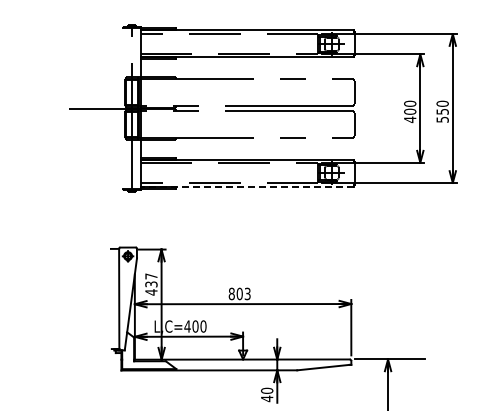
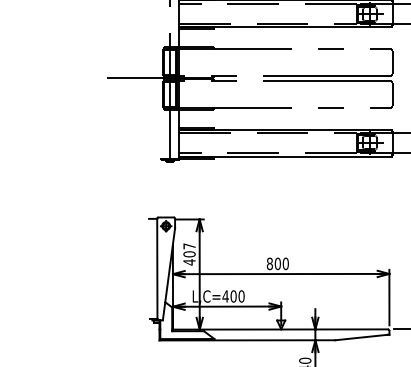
line: (246, 187) -> (284, 157), dashed -> solid
text: (151, 284) -> (189, 254), 437 -> 407
text: (247, 293) -> (285, 263), 803 -> 800

